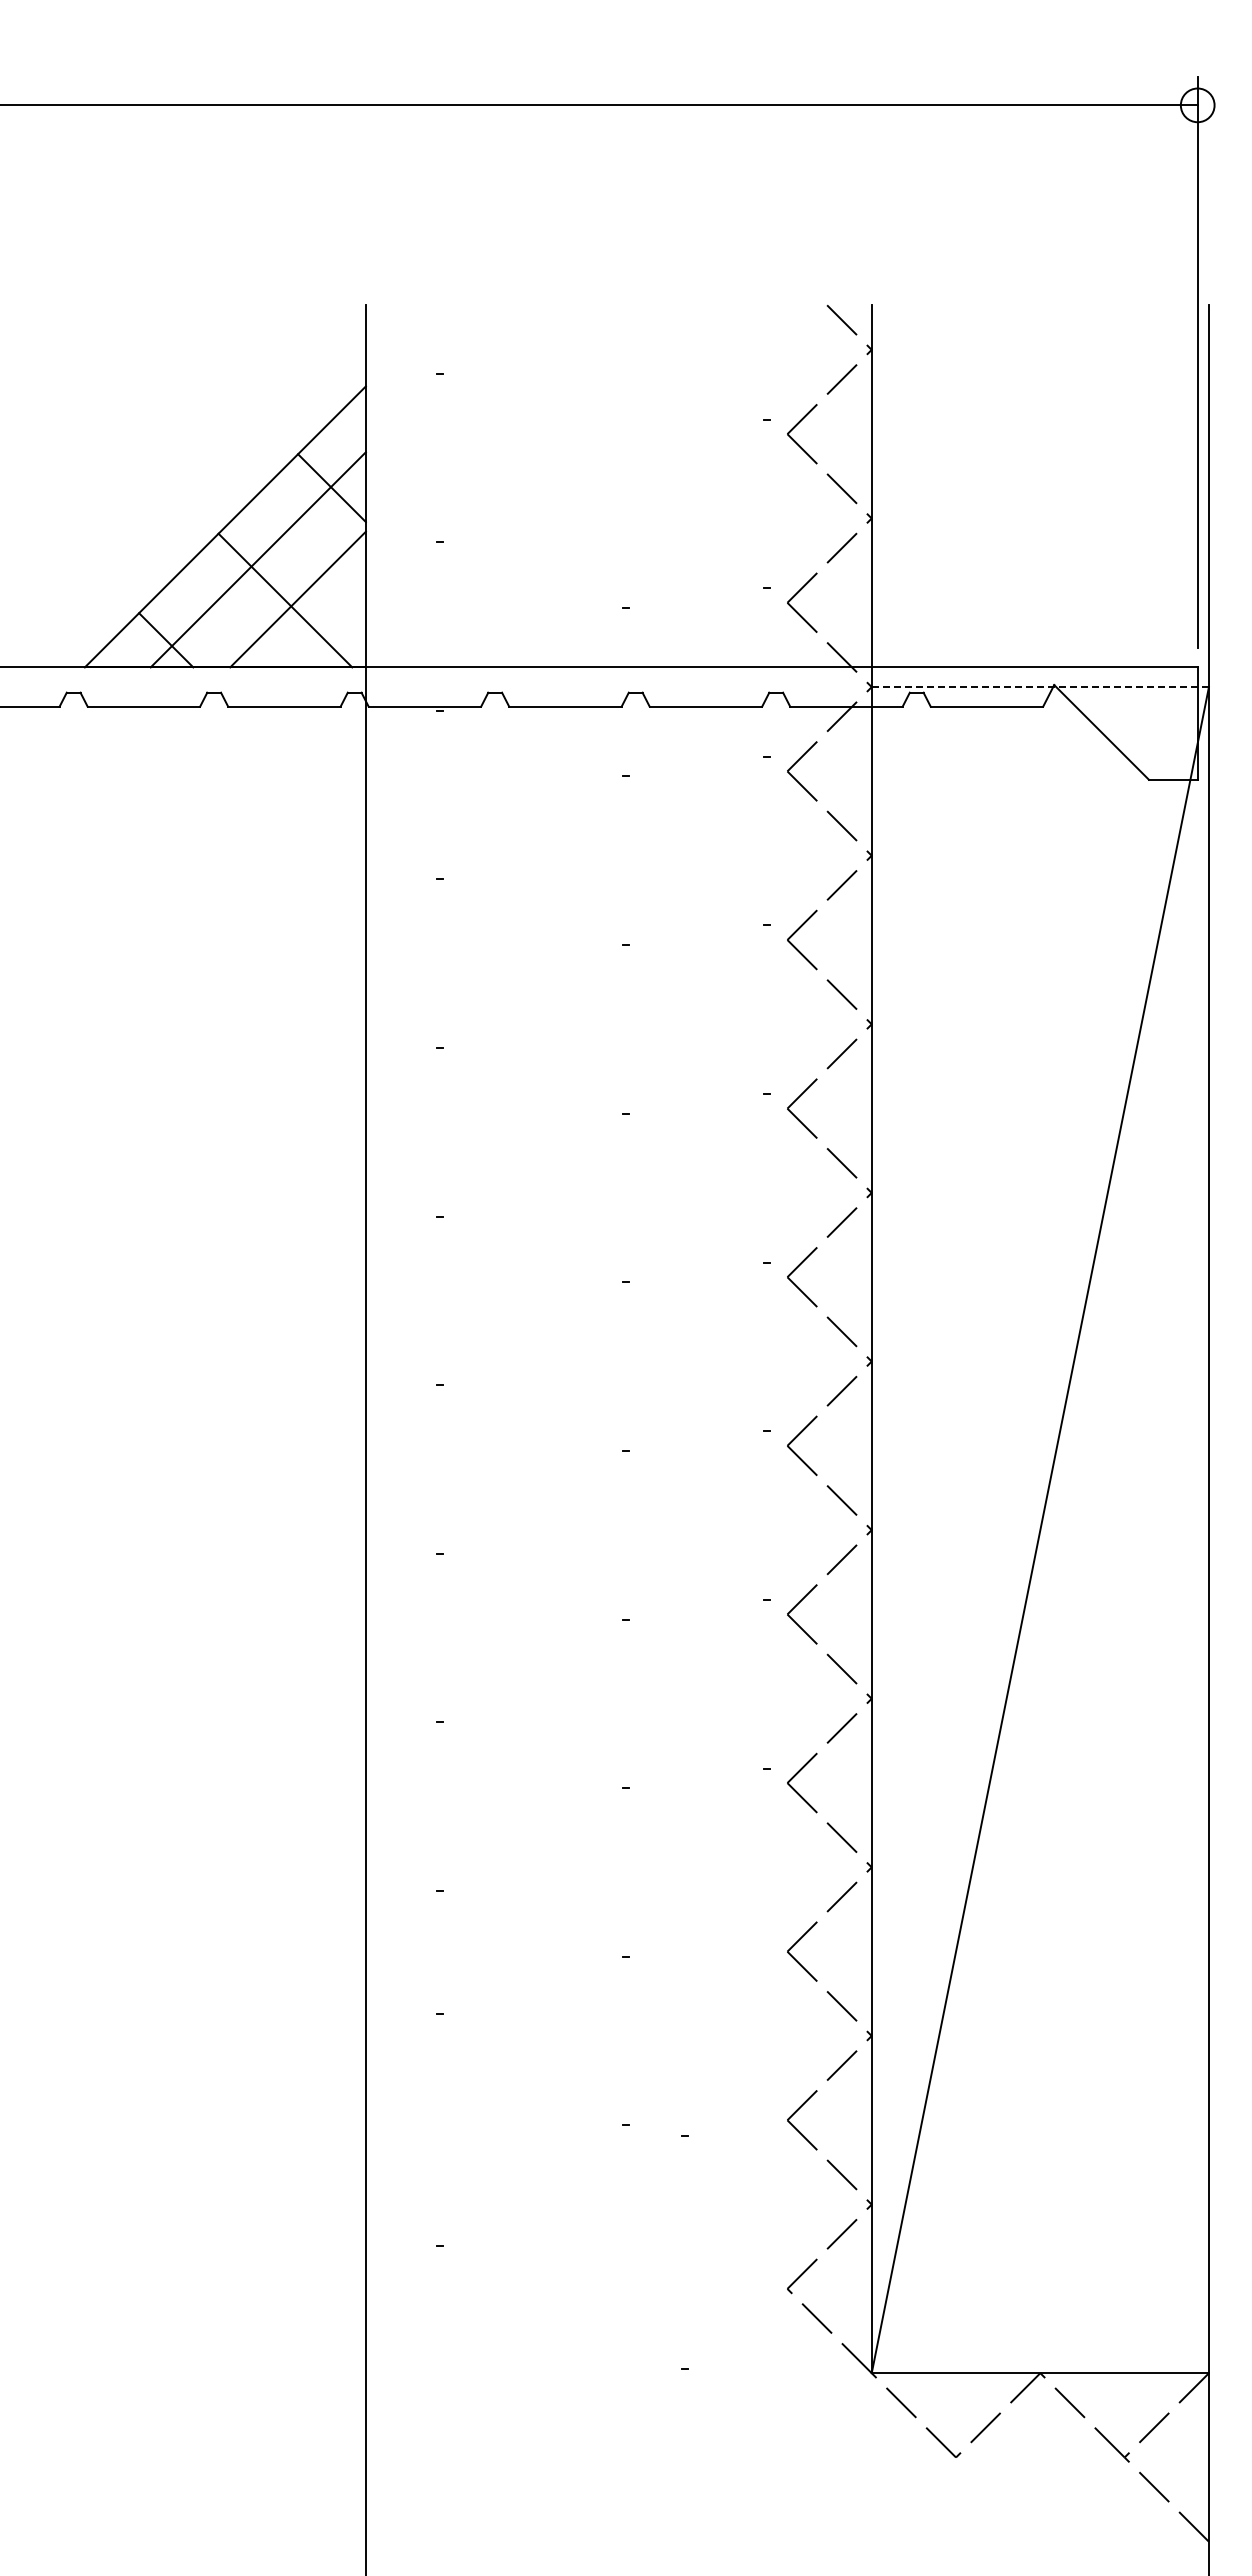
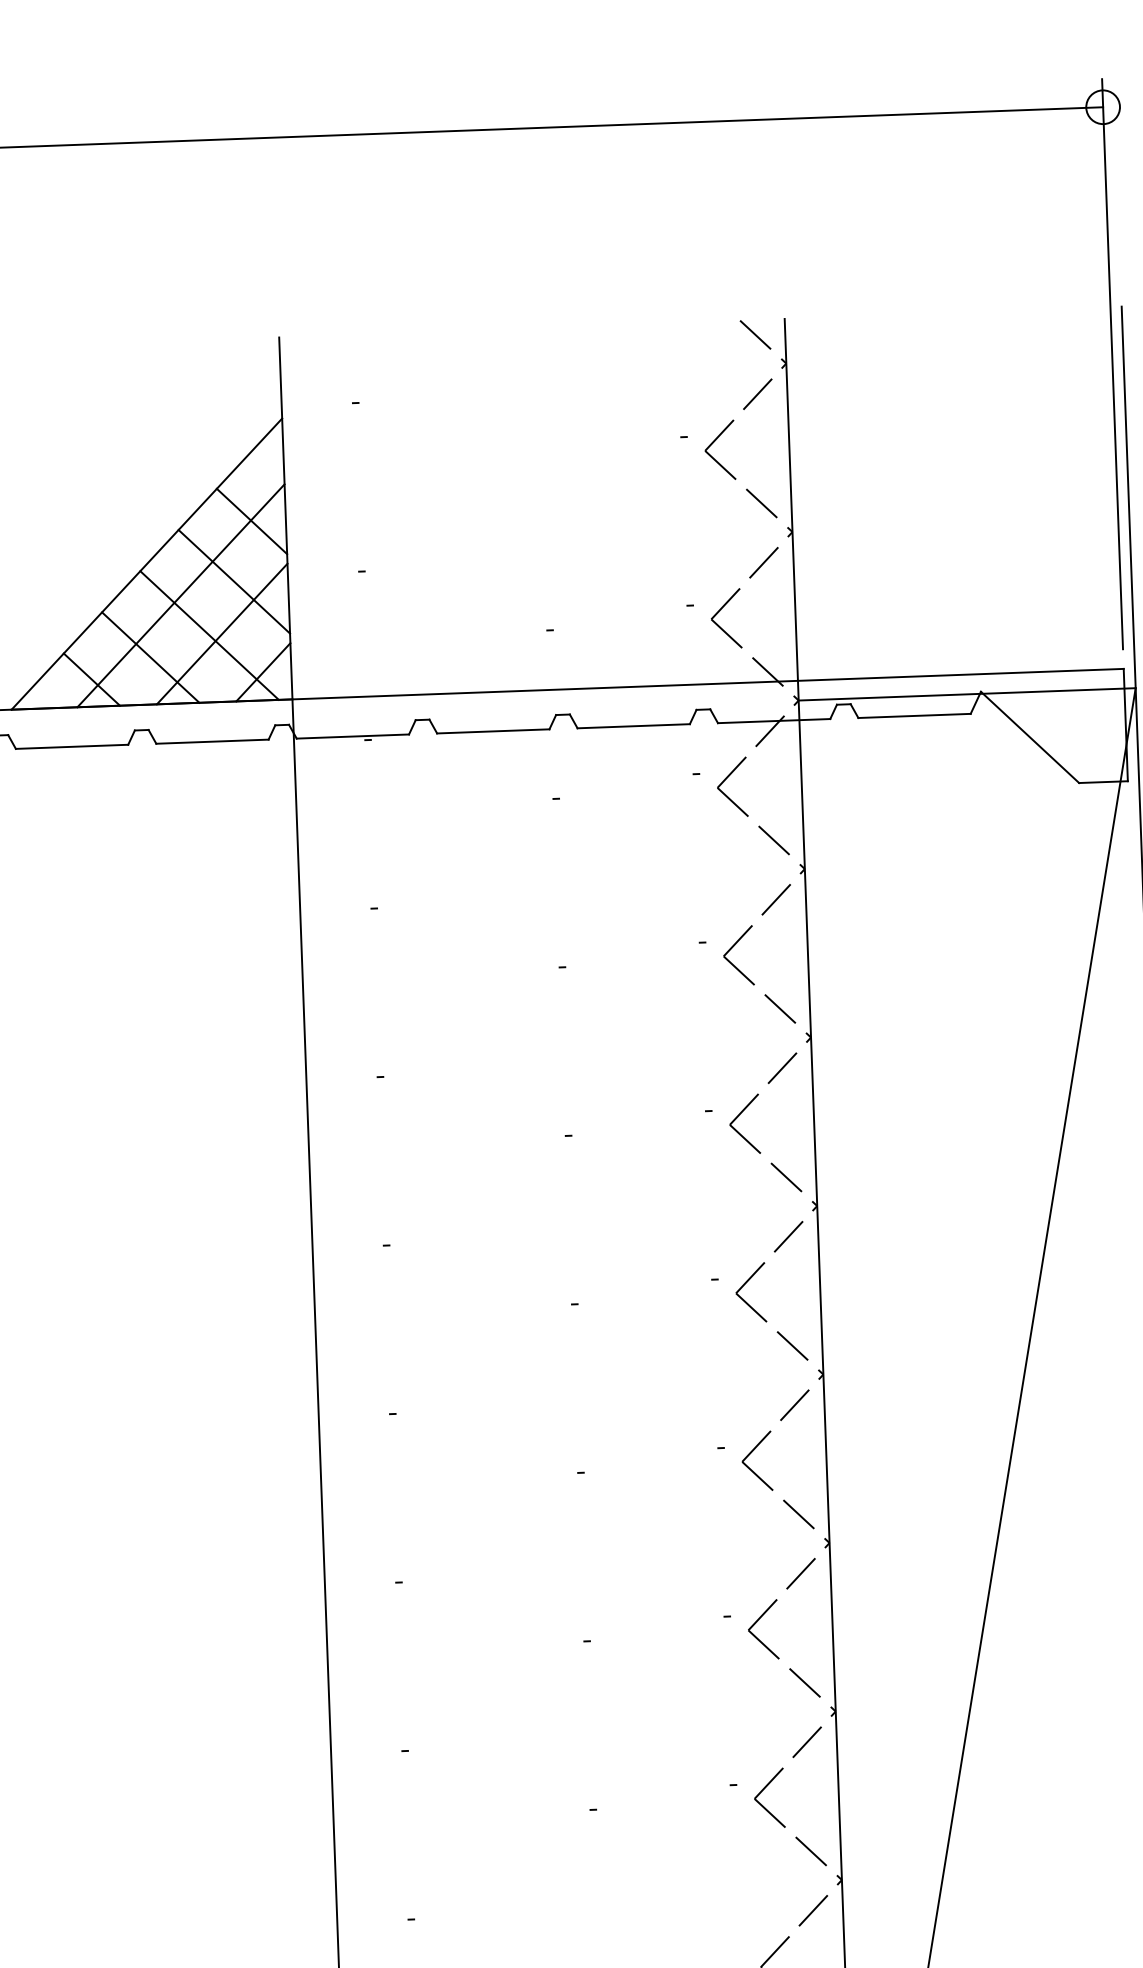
line: (311, 547) -> (233, 581), added
line: (225, 620) -> (150, 657), added
line: (337, 639) -> (263, 672), added
line: (1040, 687) -> (967, 694), dashed -> solid

